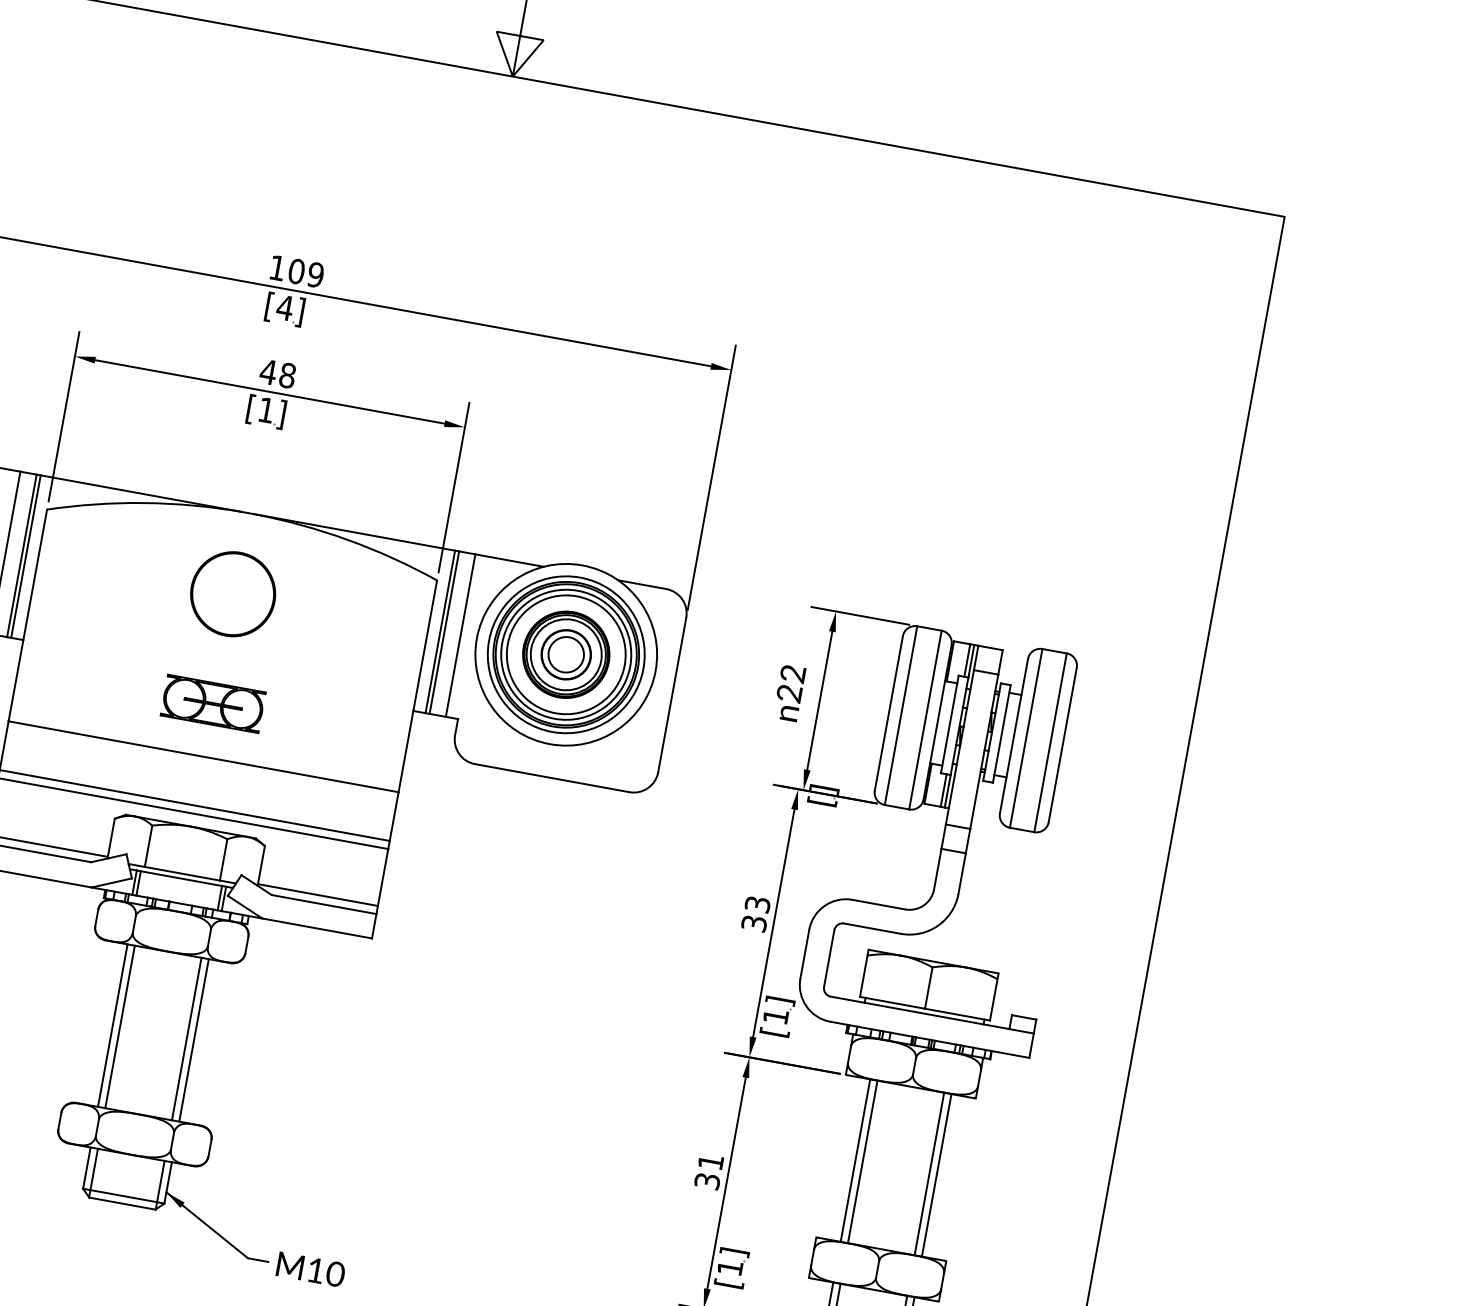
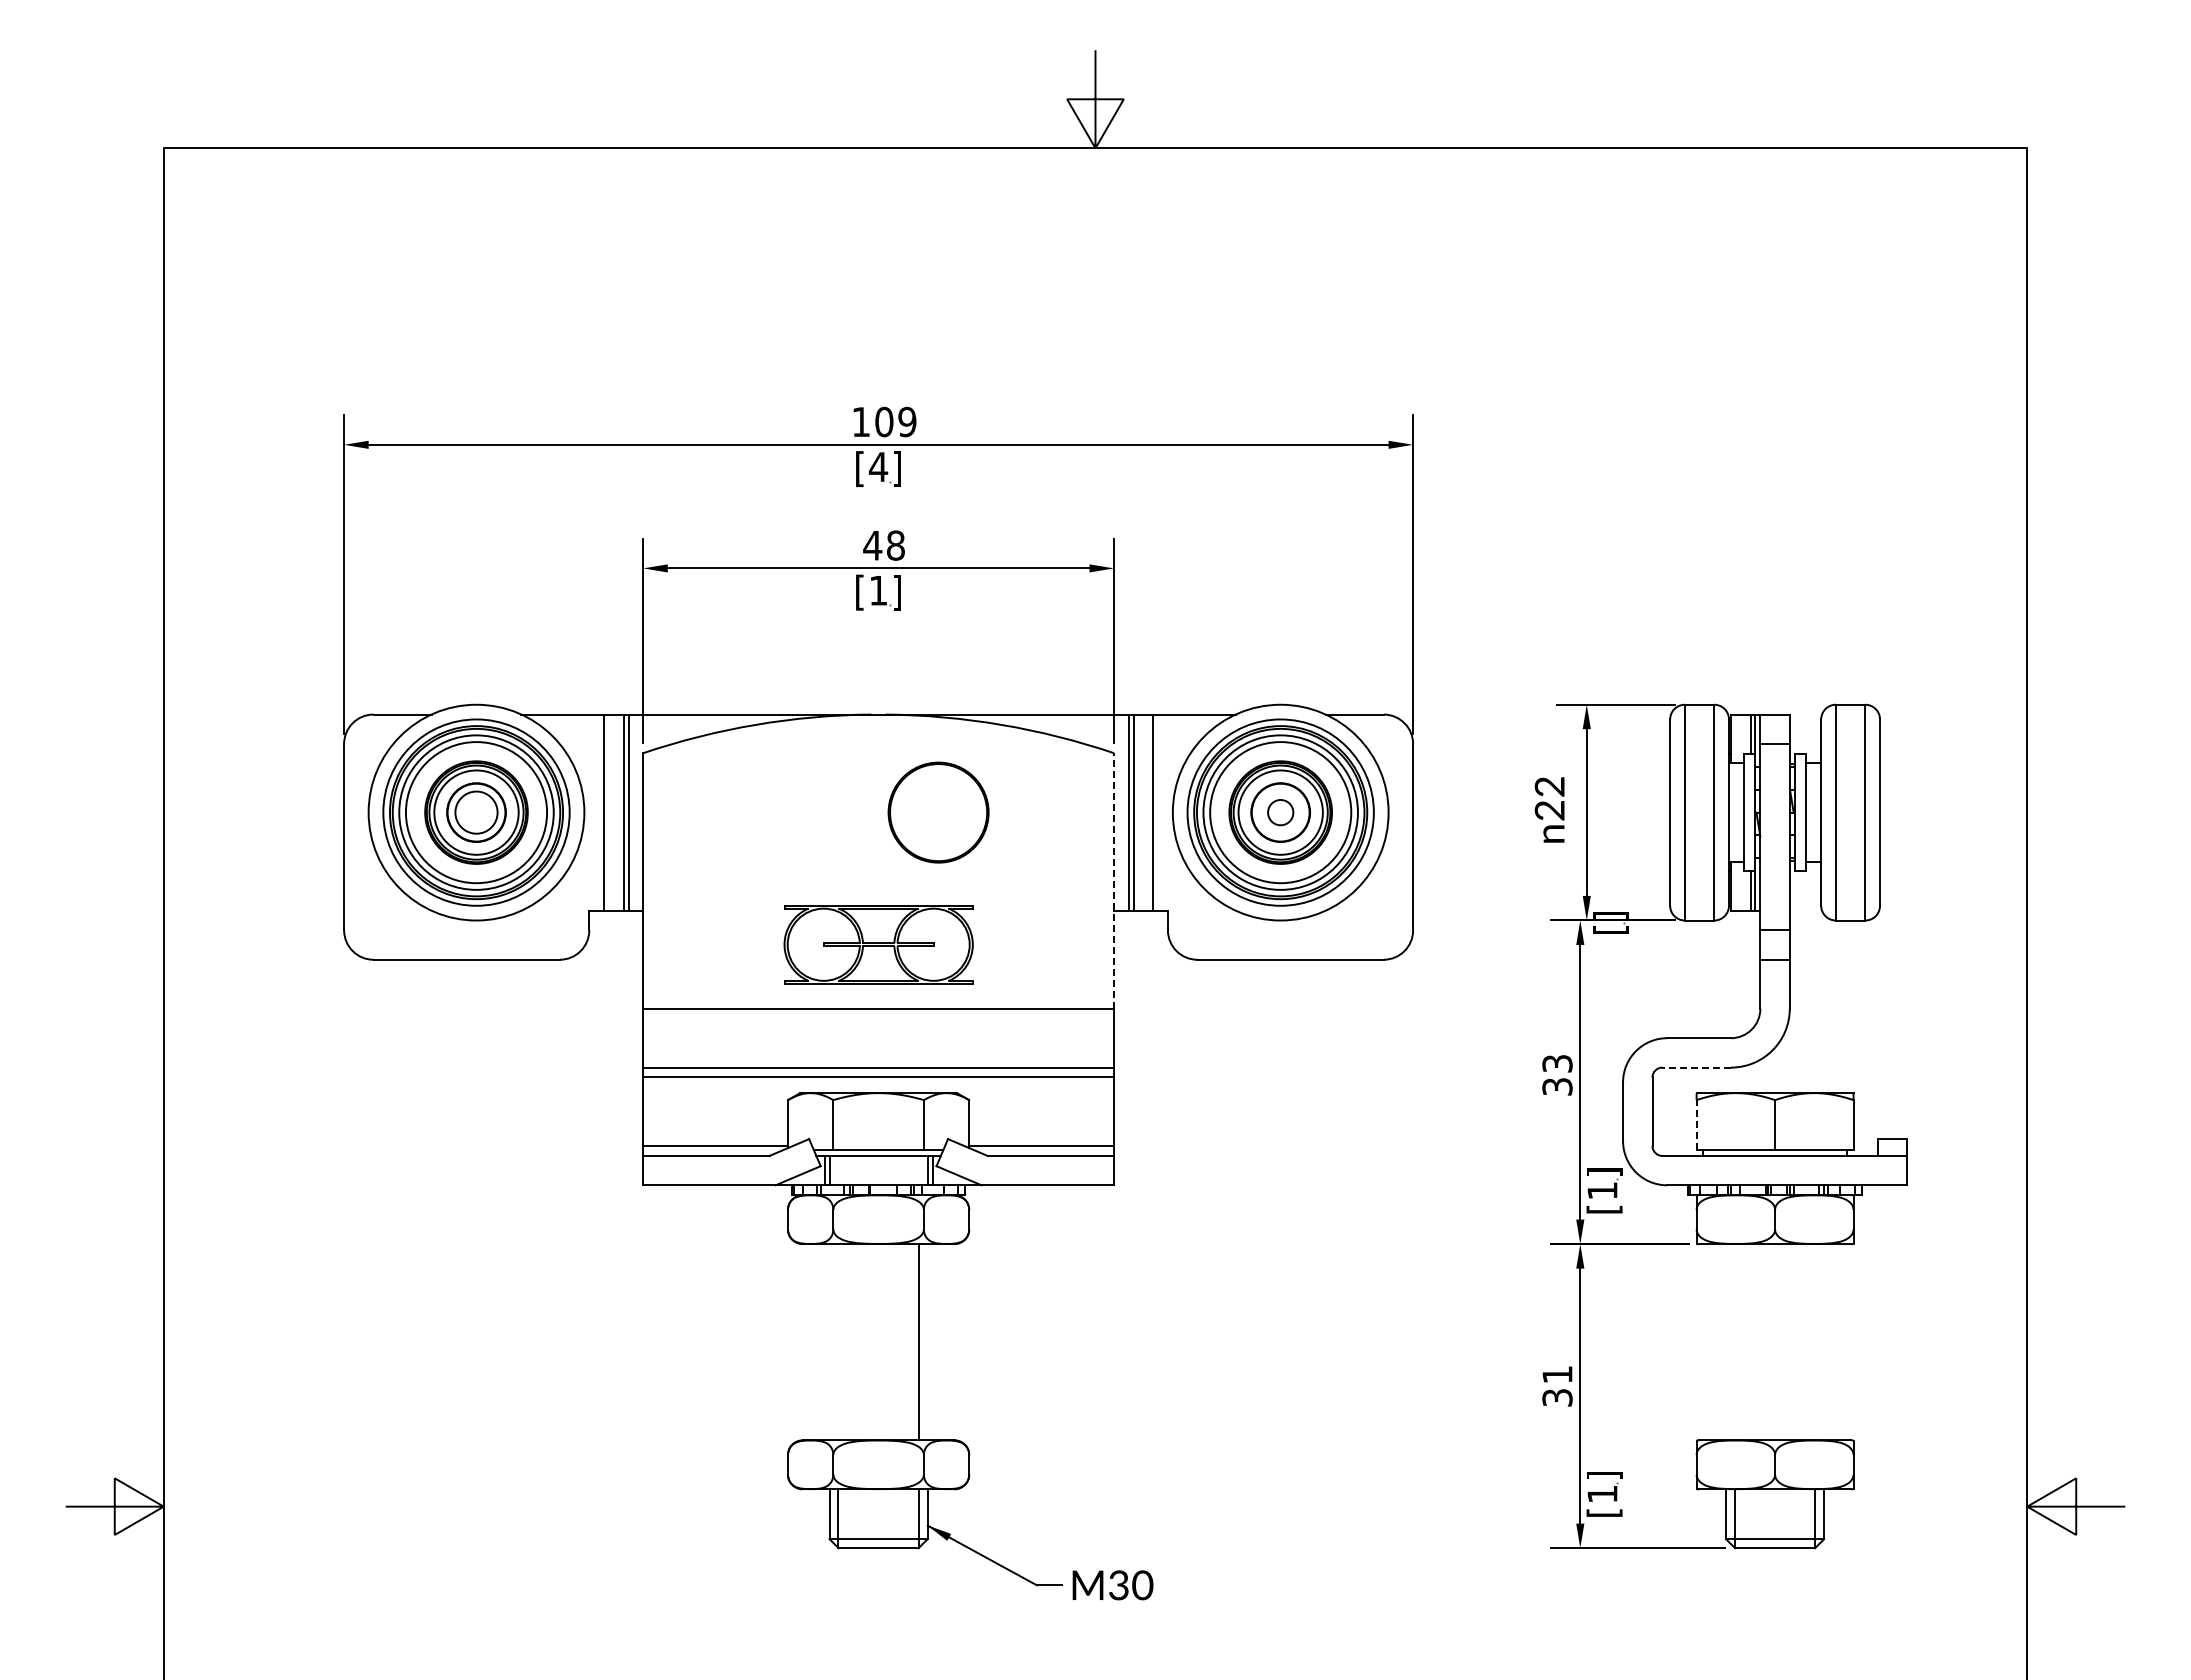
circle: (233, 594) -> (938, 812), moved
circle: (566, 654) -> (1280, 812), size x0.6
line: (417, 685) -> (1113, 880), solid -> dashed
part: (213, 704) -> (878, 945), size x1.6
line: (872, 928) -> (1696, 1067), solid -> dashed
line: (863, 976) -> (1696, 1125), solid -> dashed
line: (112, 1025) -> (829, 1342), removed
line: (120, 1027) -> (838, 1342), removed
line: (193, 1040) -> (927, 1342), removed
line: (855, 1160) -> (1726, 1342), removed
line: (862, 1162) -> (1734, 1342), removed
line: (929, 1174) -> (1815, 1342), removed
line: (936, 1175) -> (1824, 1342), removed
text: (315, 1270) -> (1118, 1585), M10 -> M30

